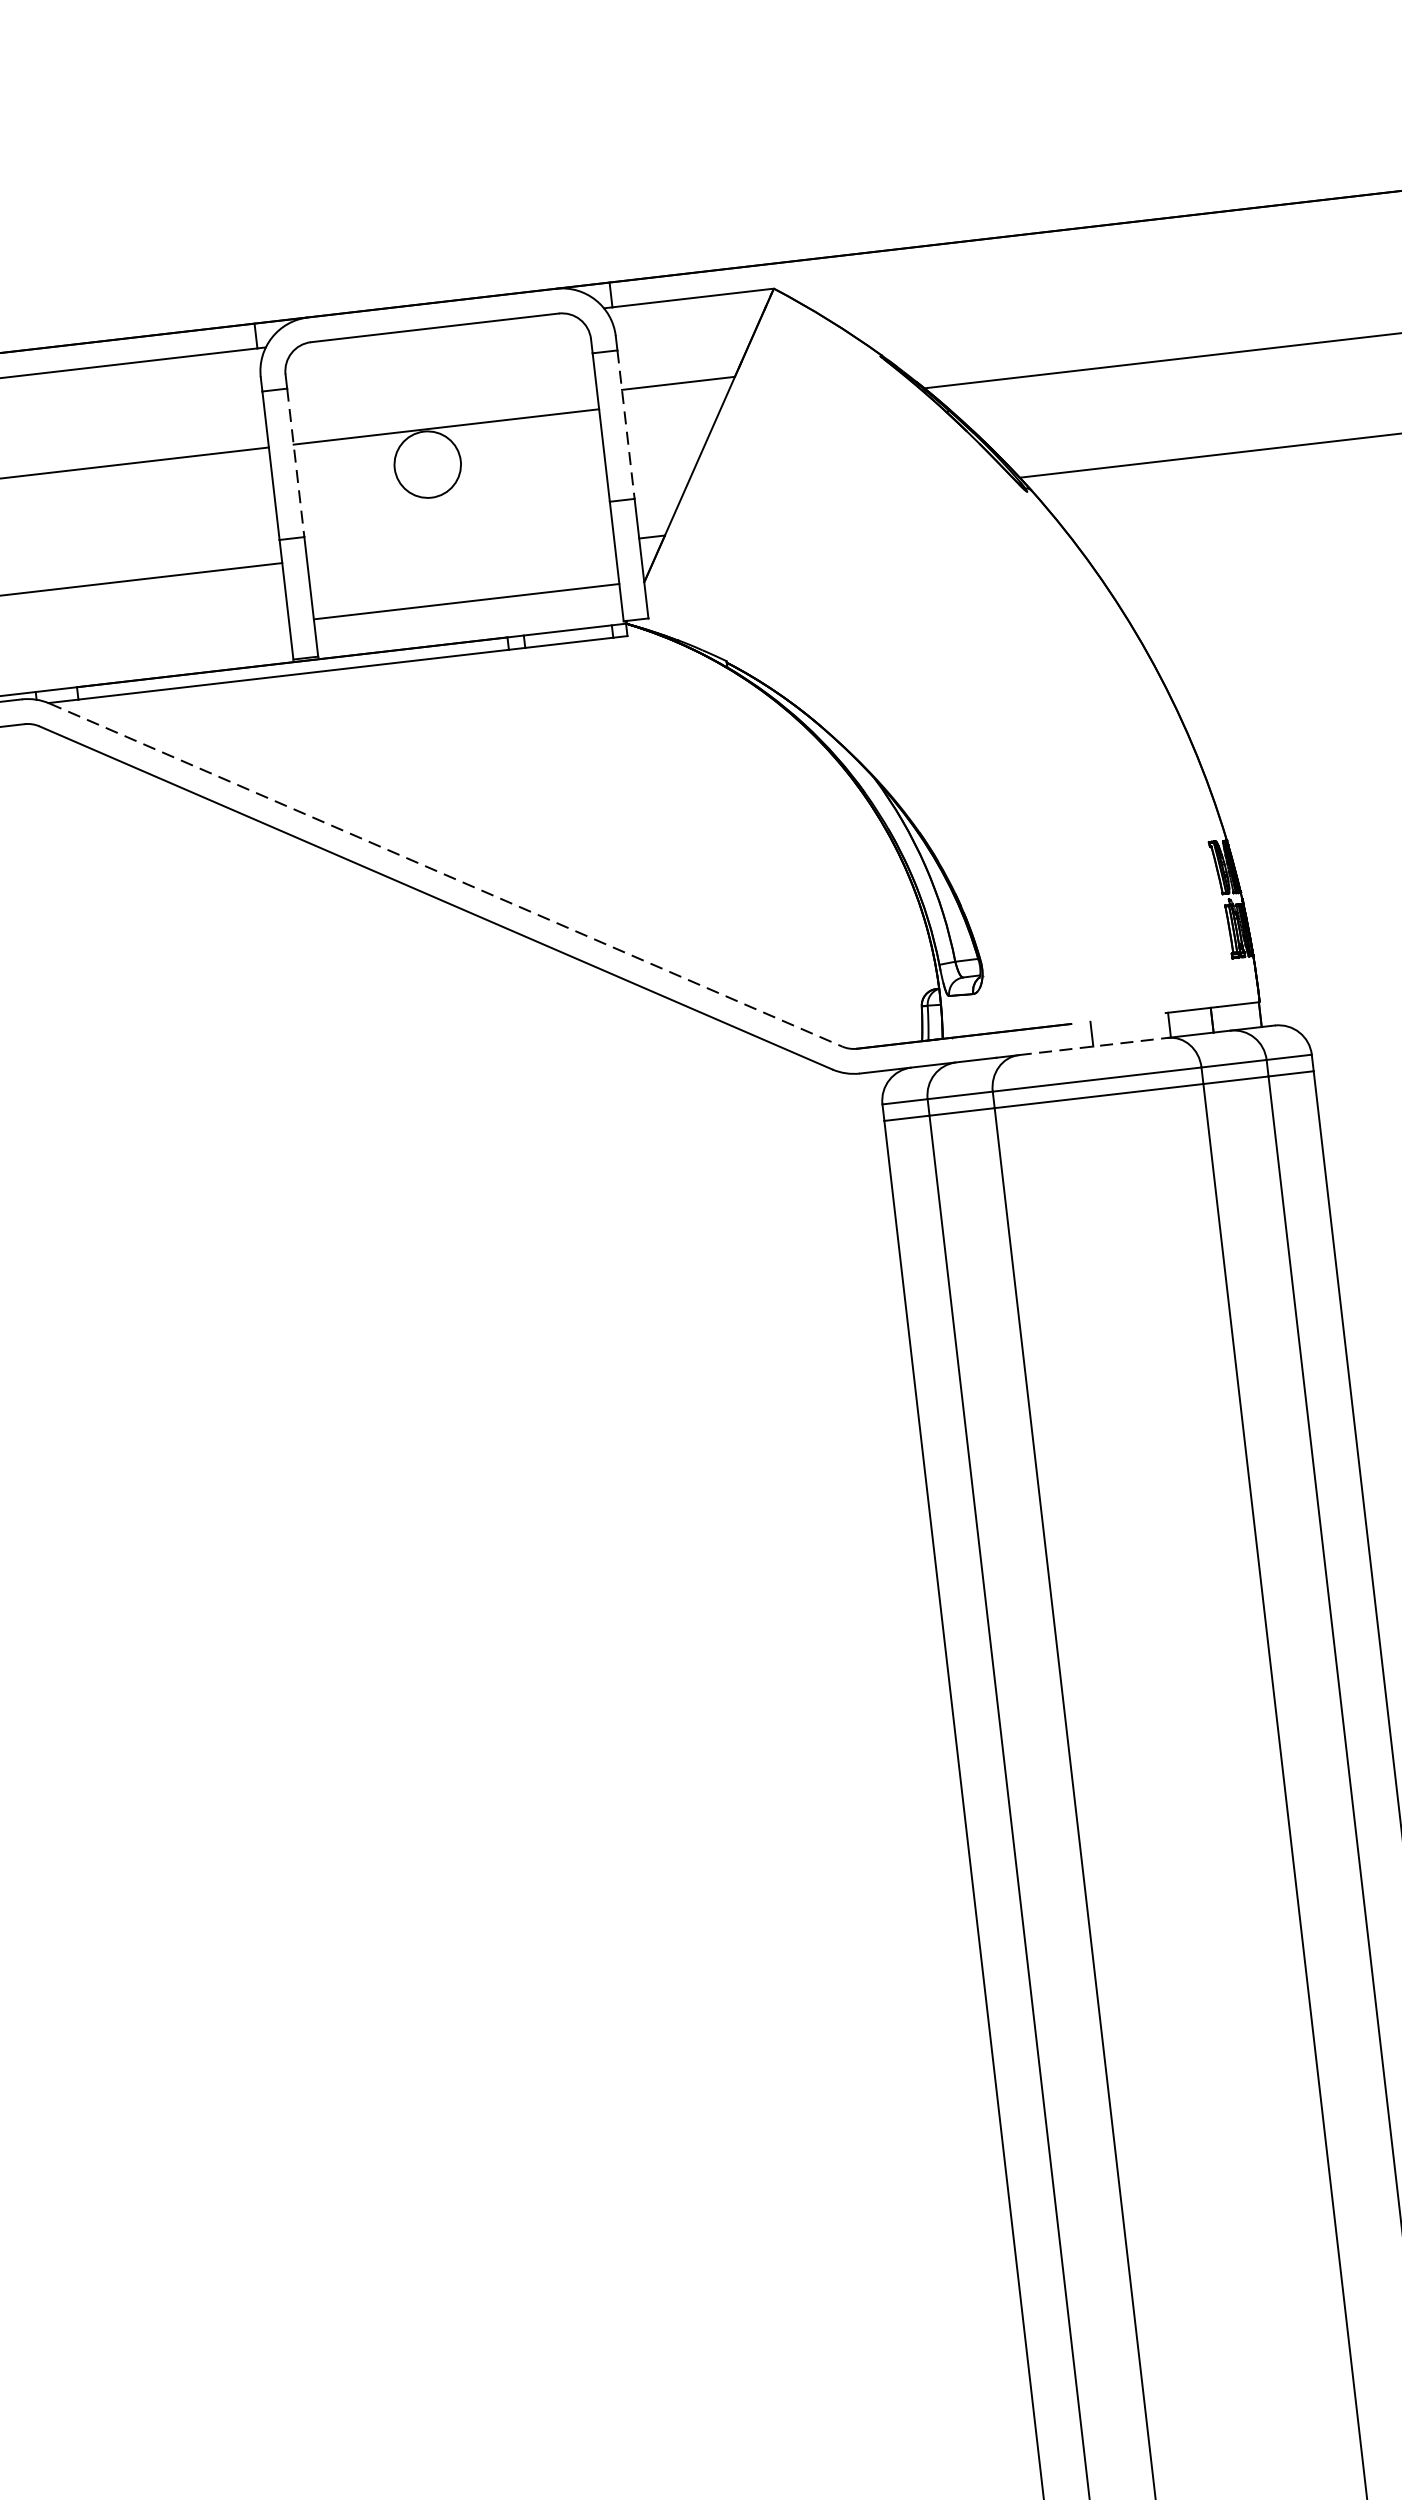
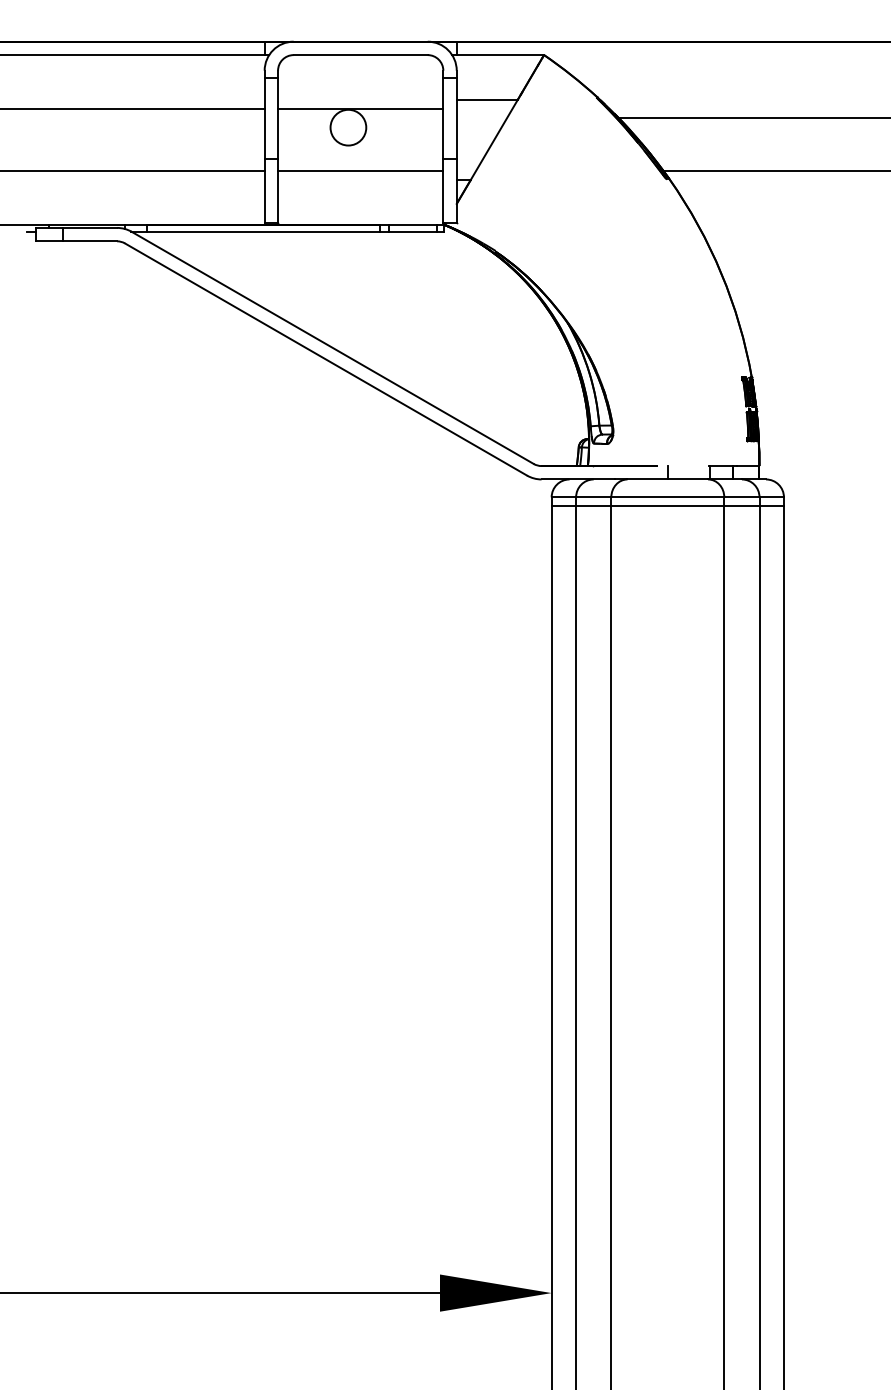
line: (625, 426) -> (456, 119), dashed -> solid
line: (296, 464) -> (278, 119), dashed -> solid
line: (466, 602) -> (360, 171), moved
line: (447, 875) -> (333, 348), dashed -> solid
line: (1094, 1046) -> (668, 479), dashed -> solid

